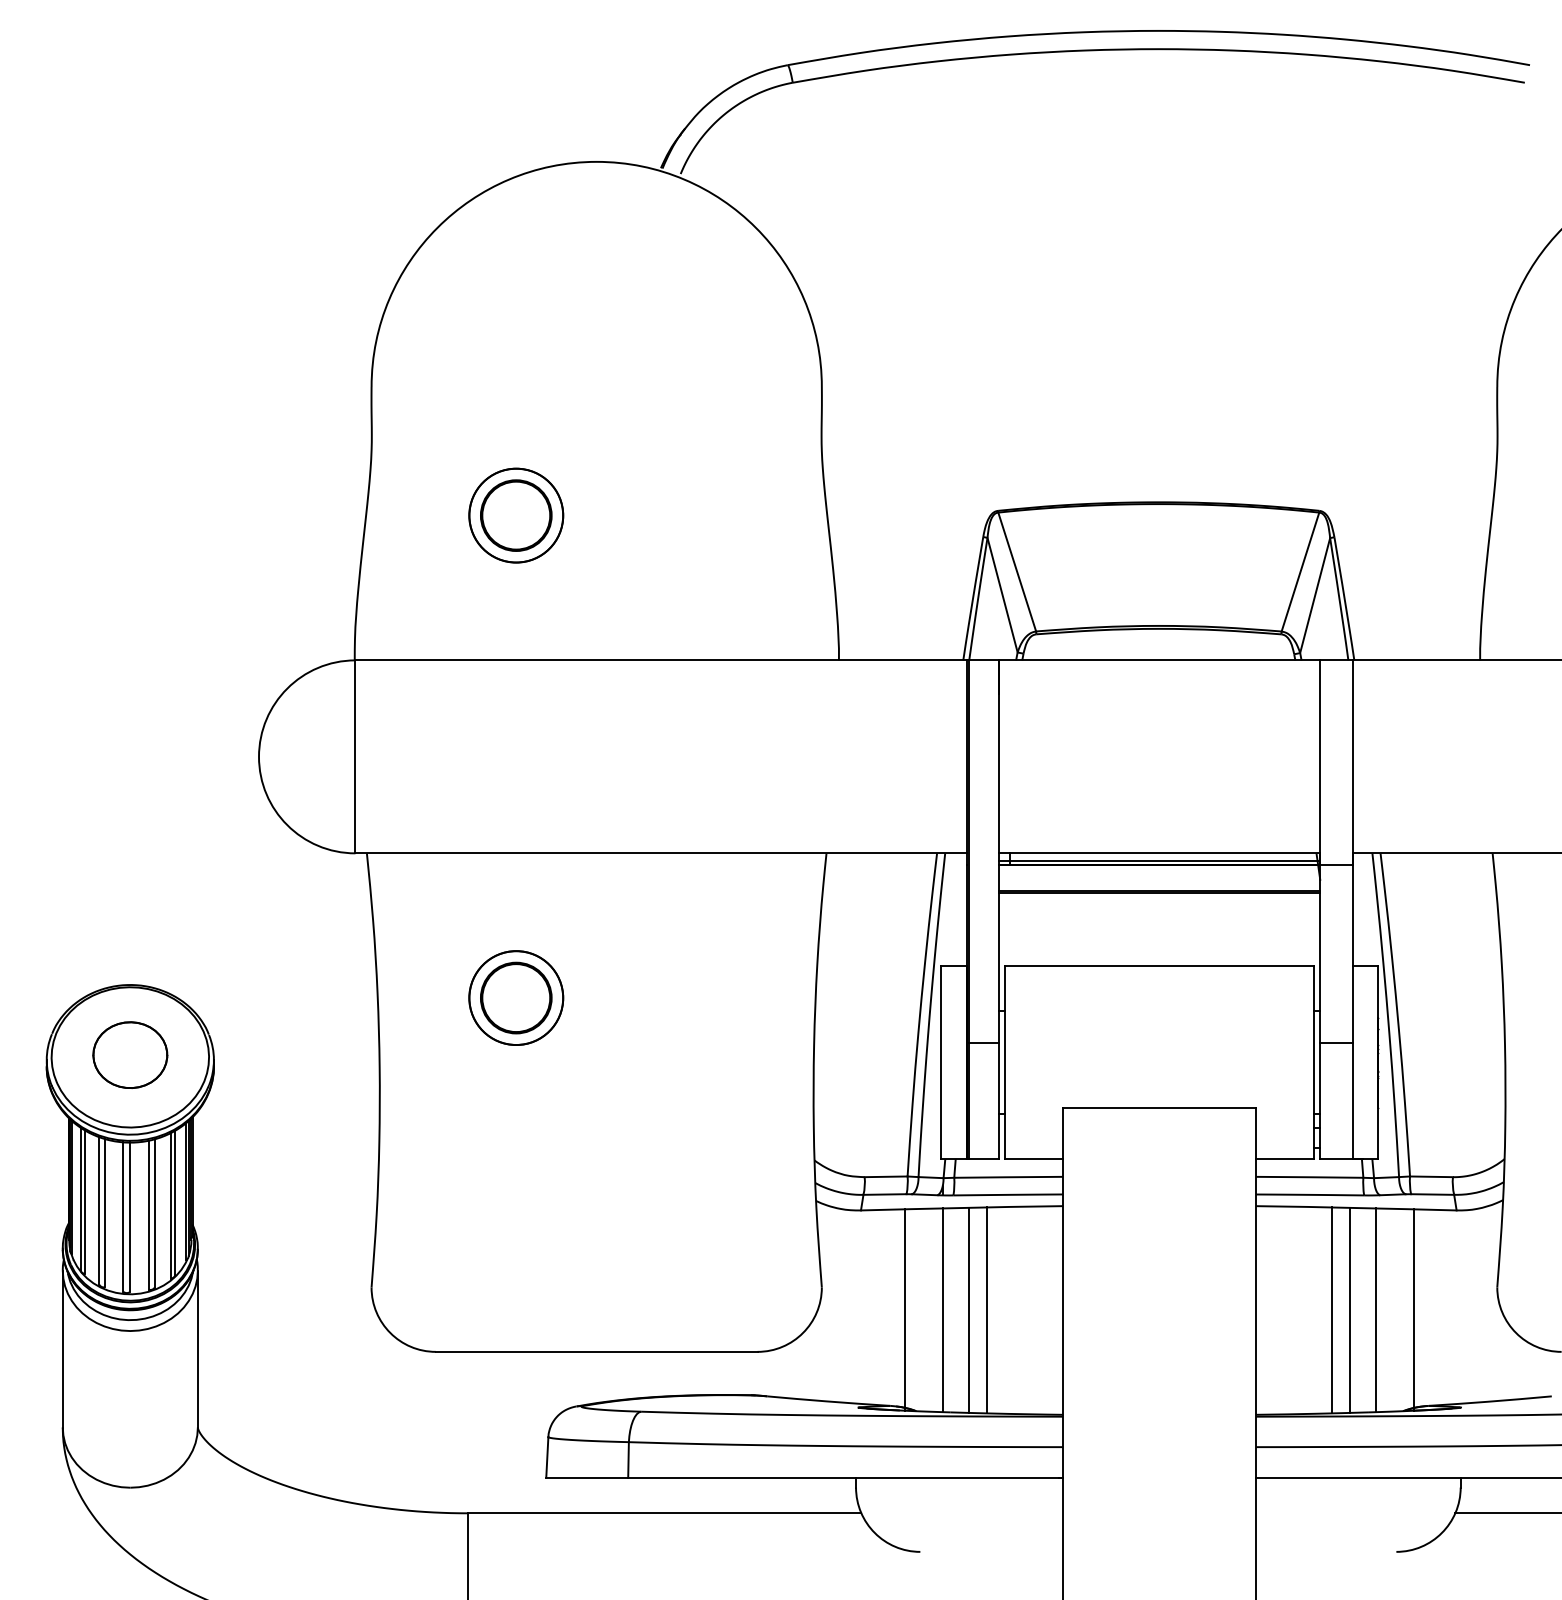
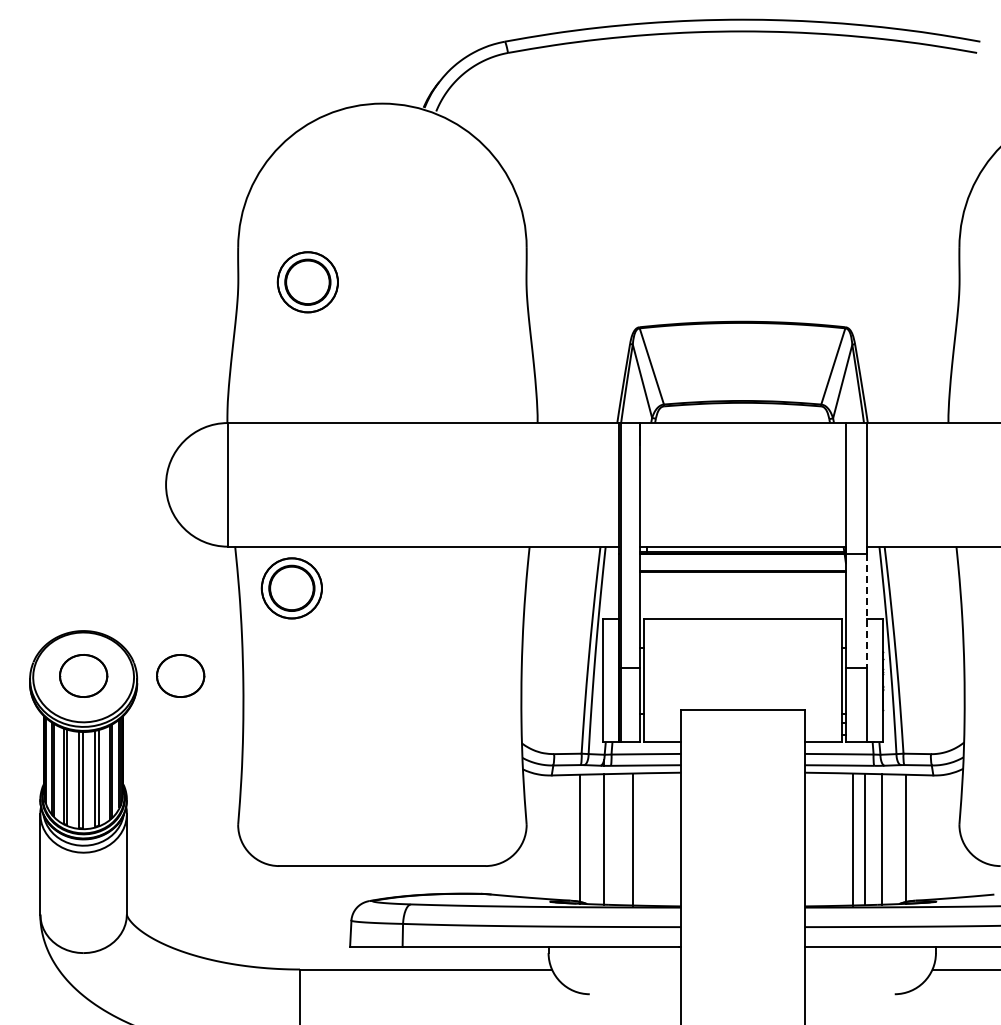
part: (515, 515) -> (307, 282), moved
line: (1352, 952) -> (866, 610), solid -> dashed
part: (515, 998) -> (291, 588), moved
part: (281, 1054) -> (180, 675), added
line: (968, 1310) -> (620, 839), removed

